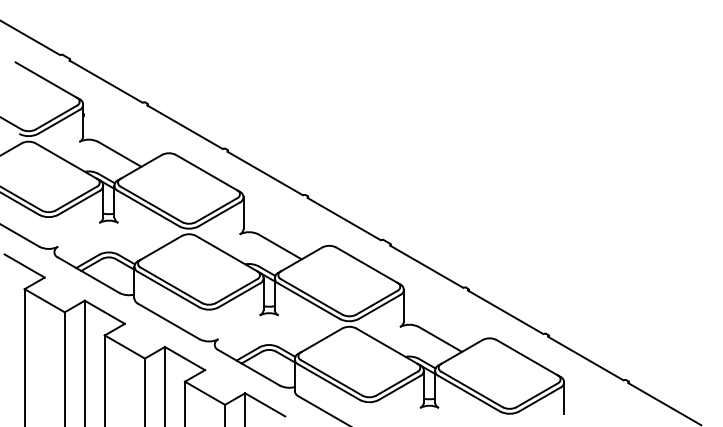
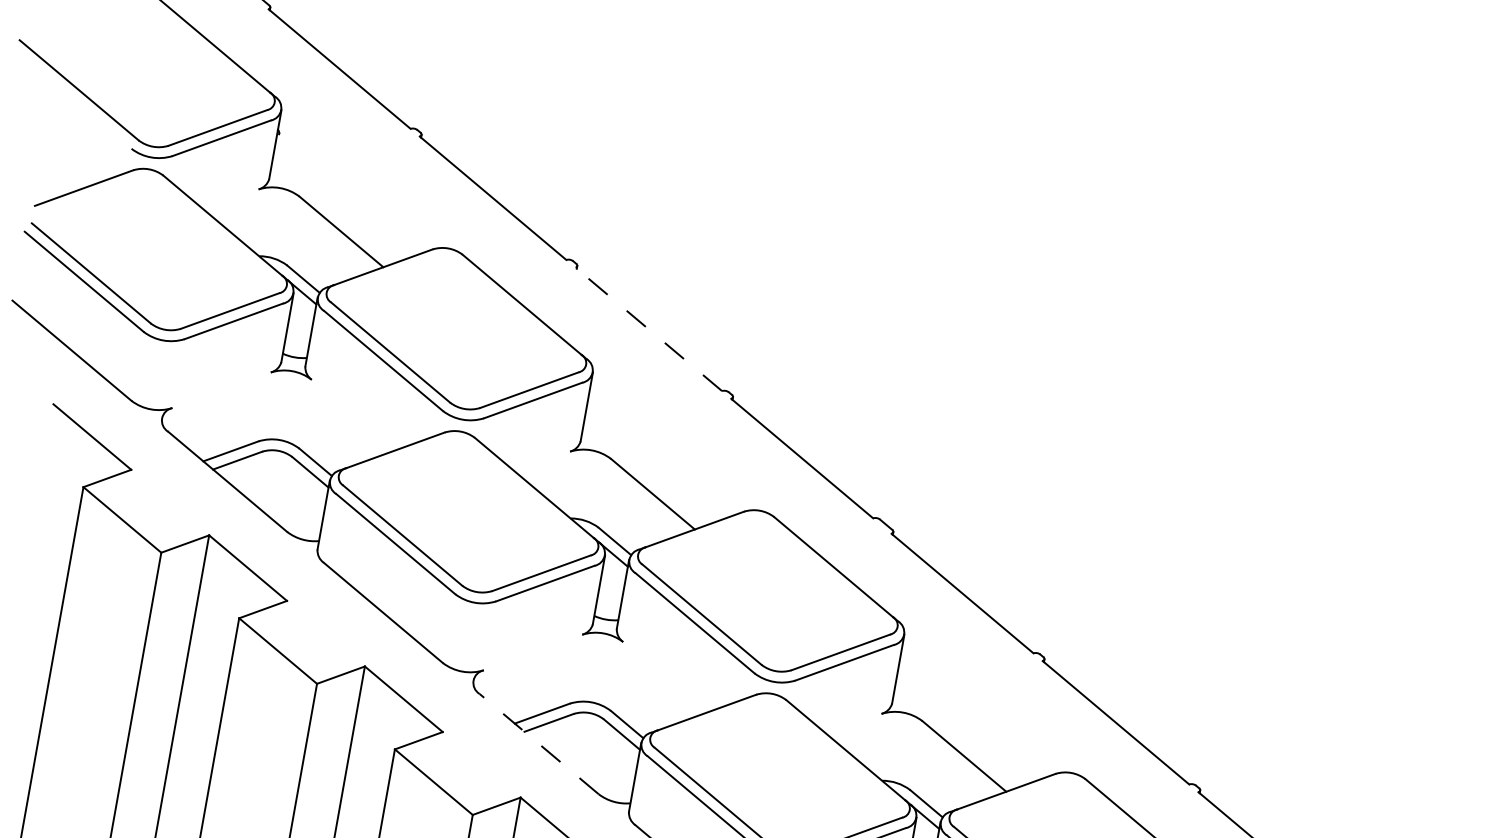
line: (265, 173) -> (649, 329), solid -> dashed
line: (248, 367) -> (537, 743), solid -> dashed

